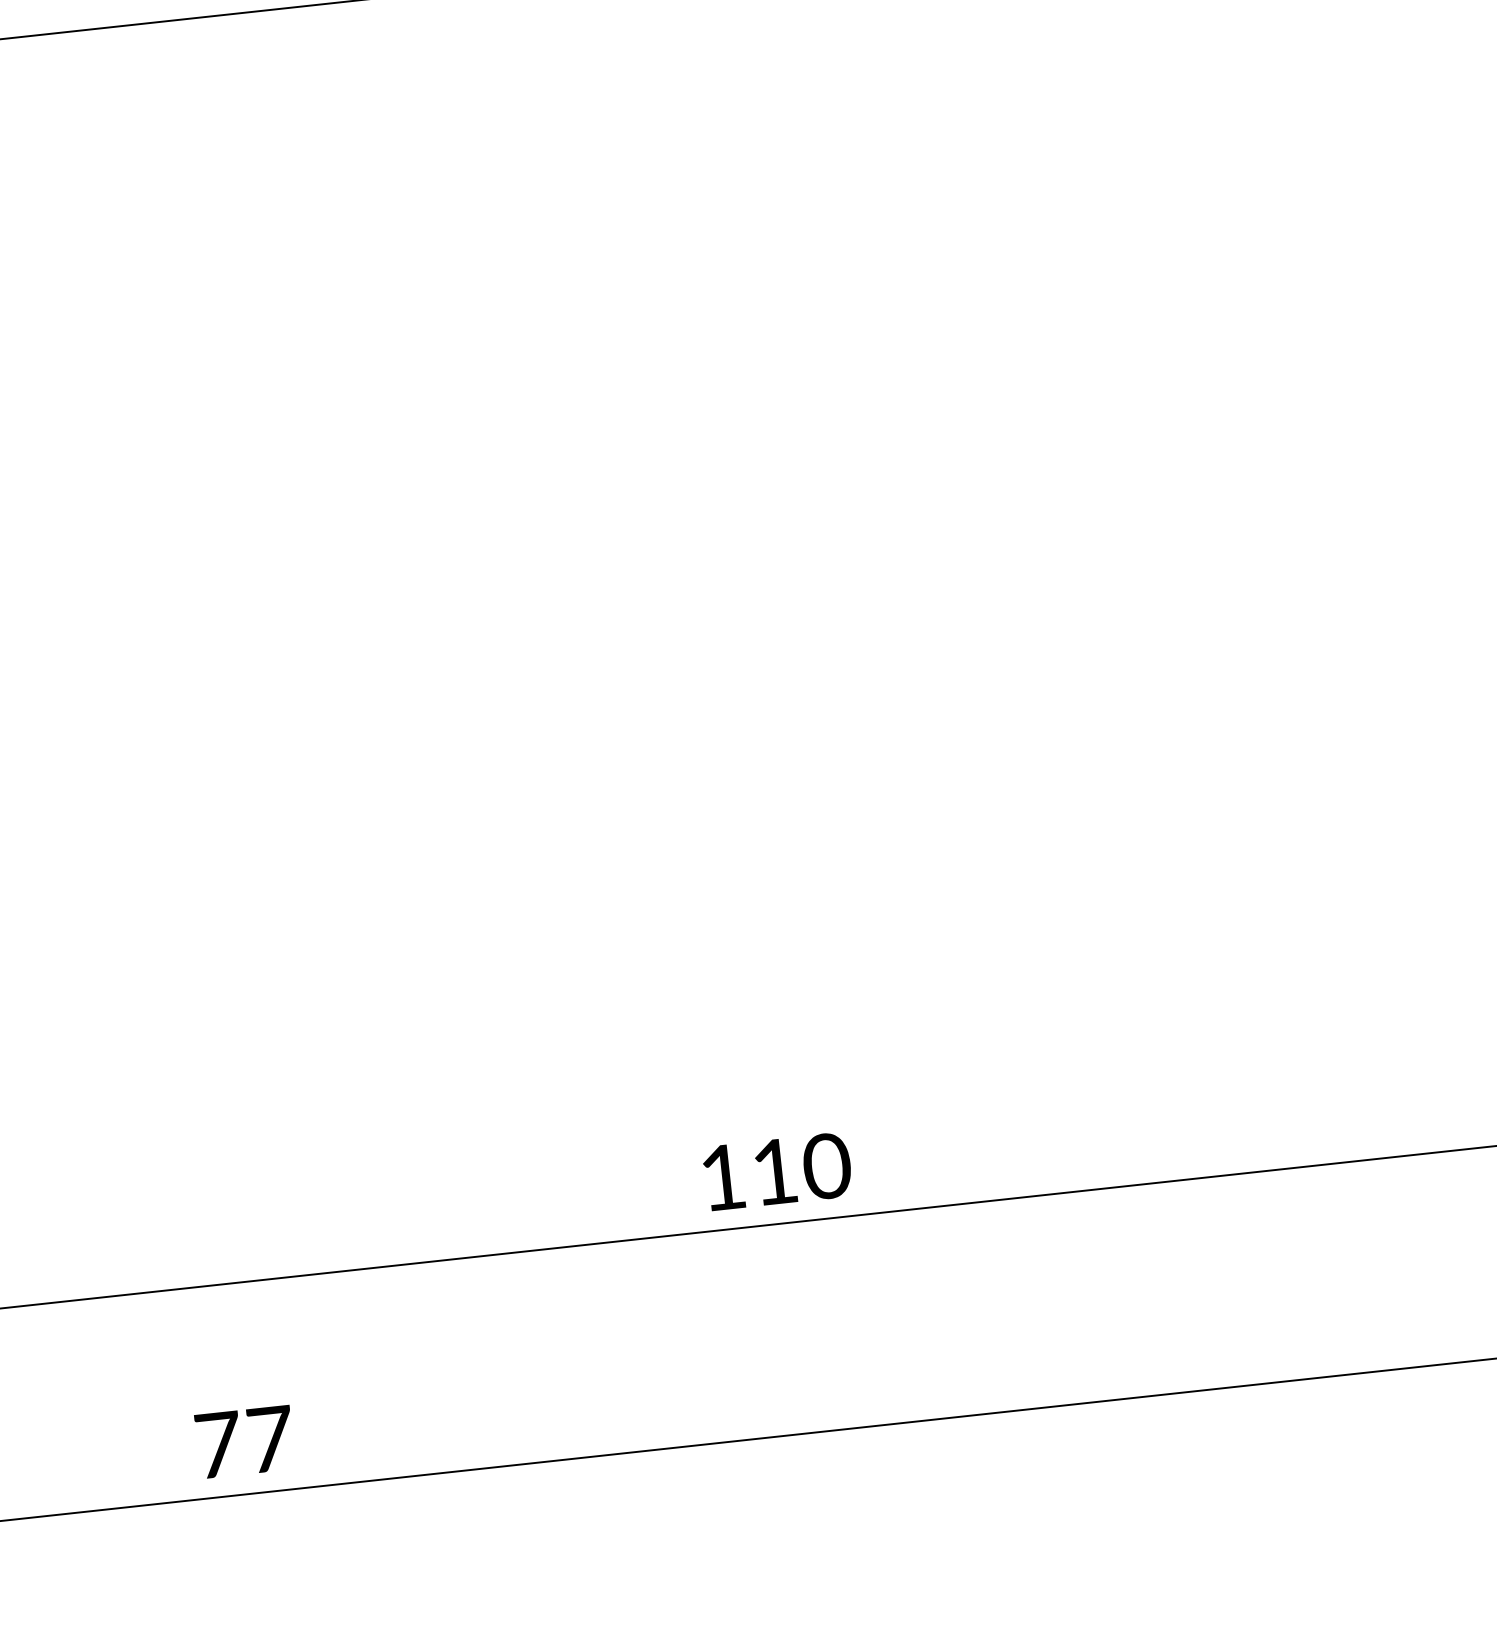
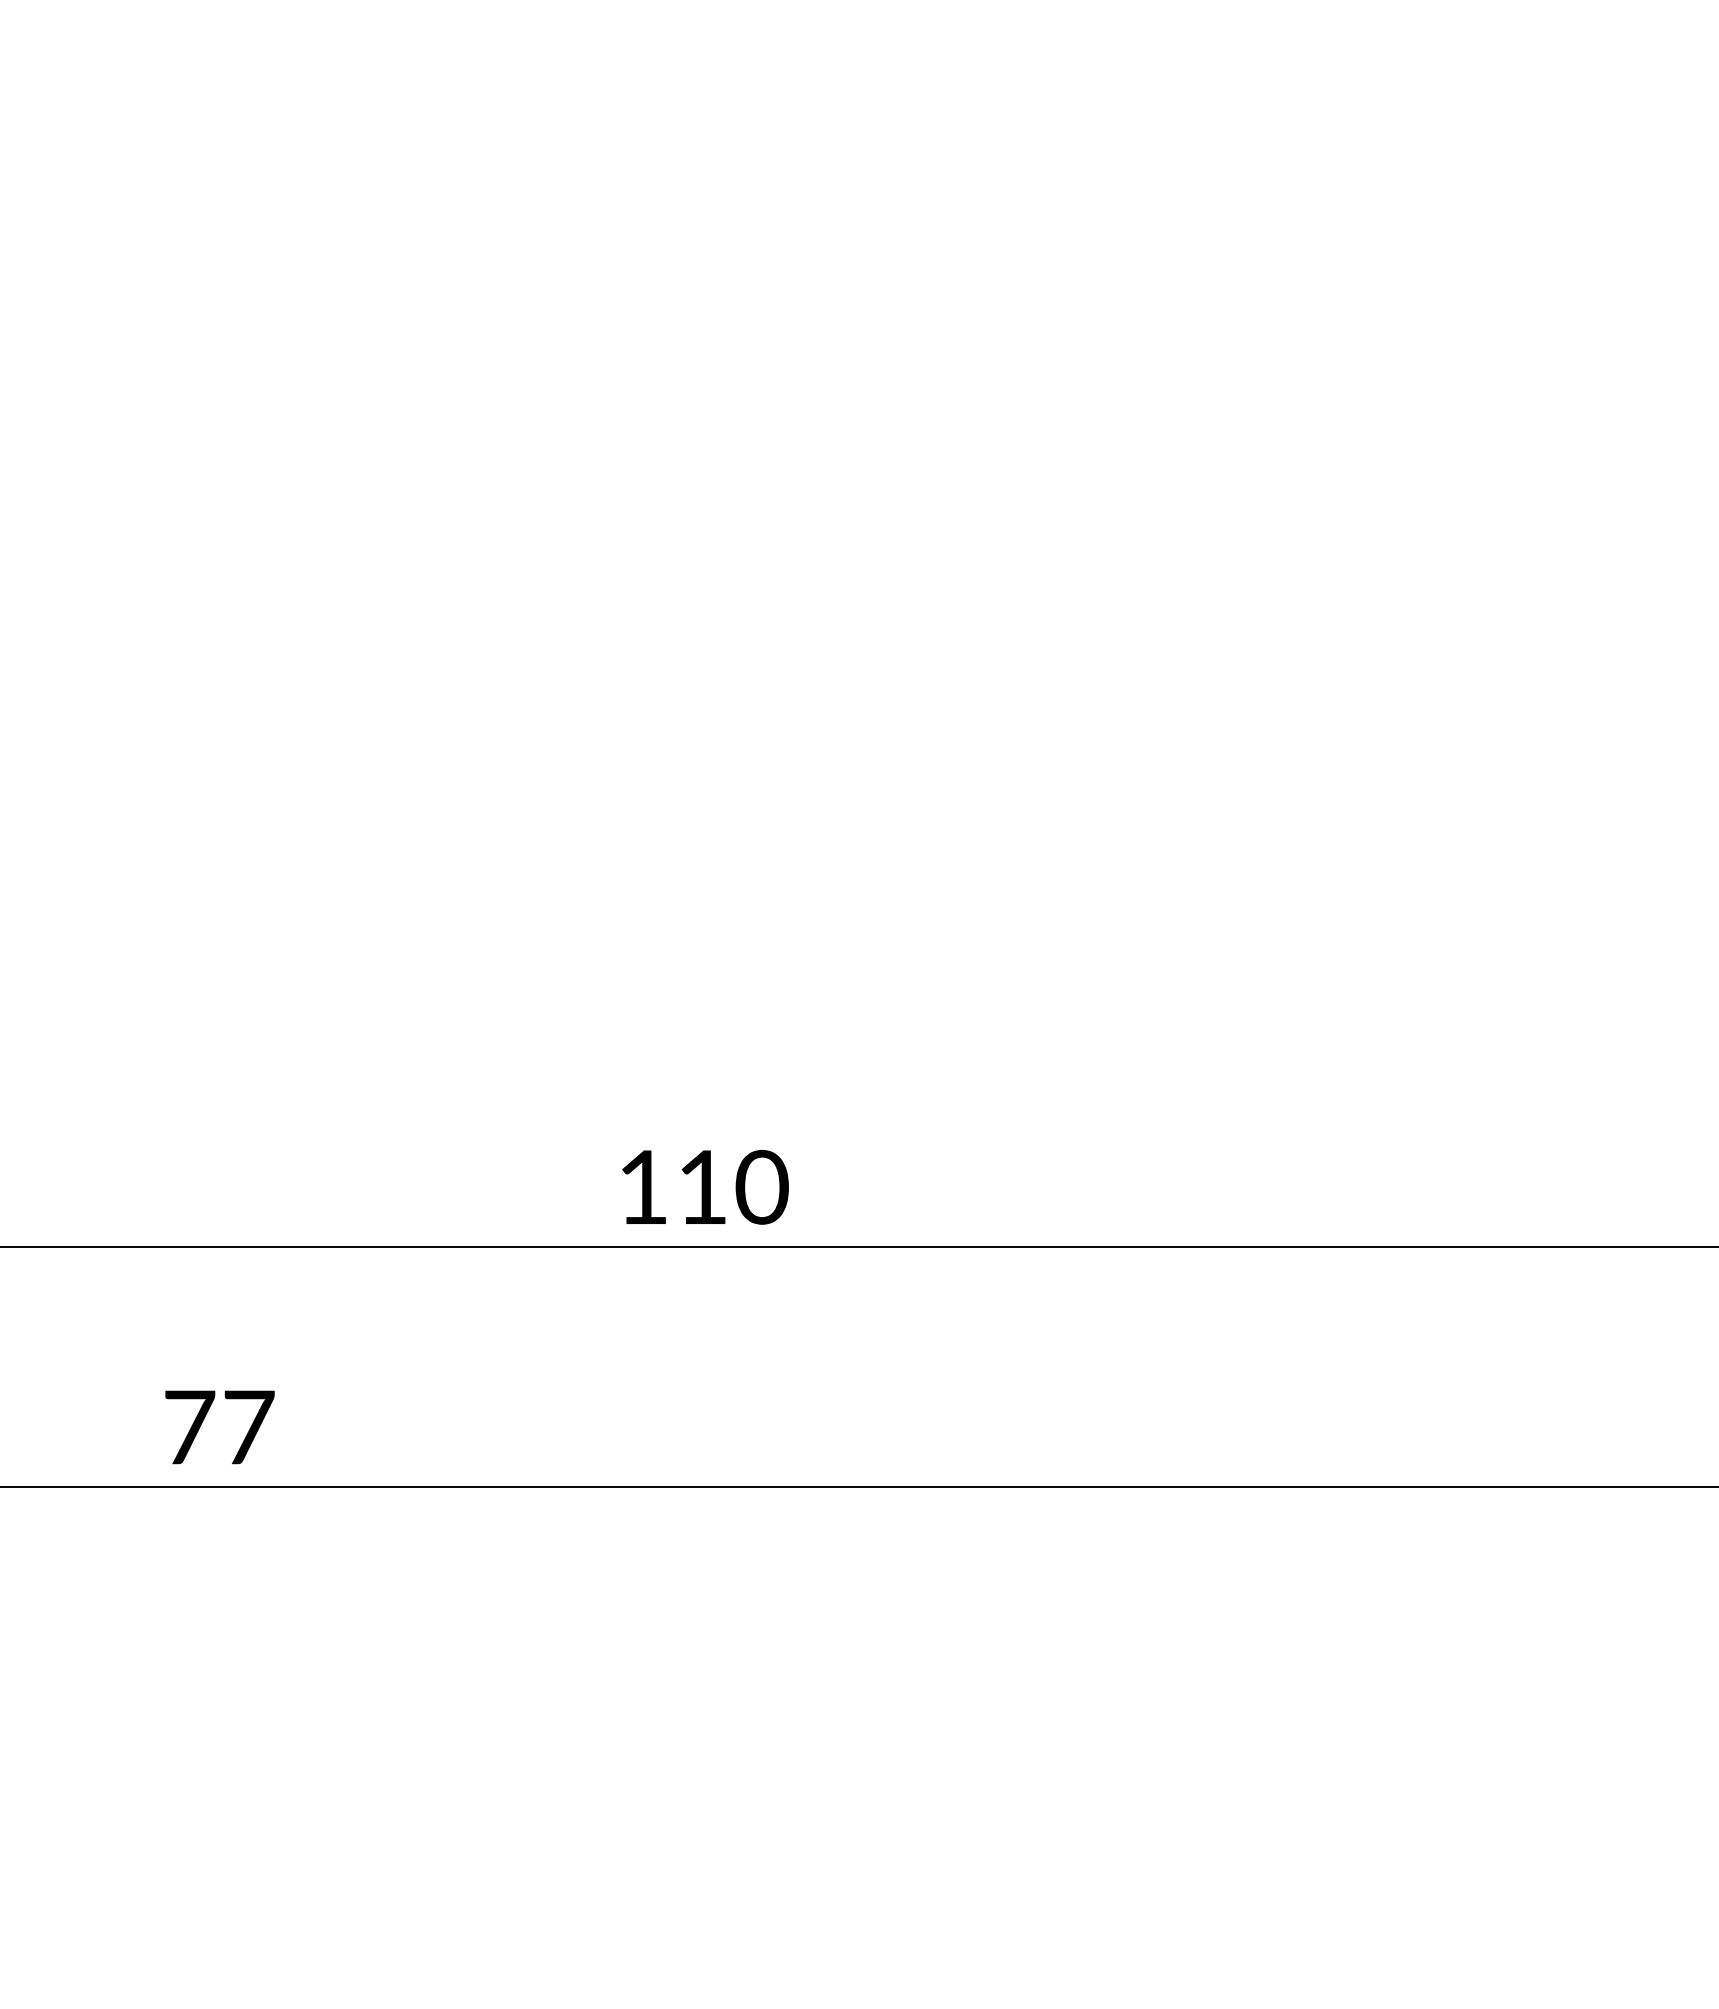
text: (777, 1170) -> (705, 1186), moved

